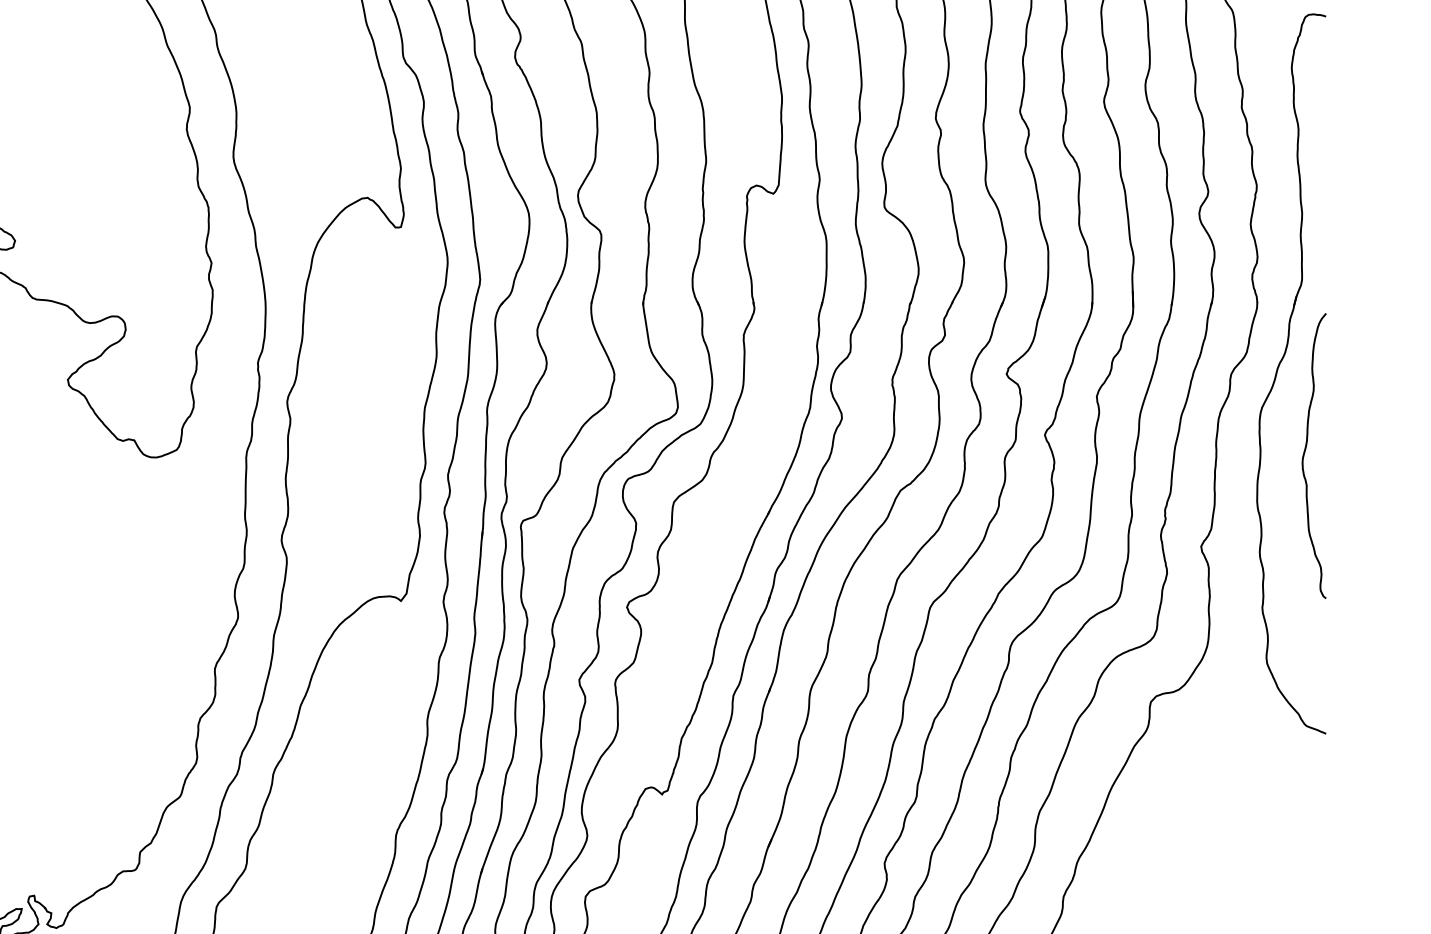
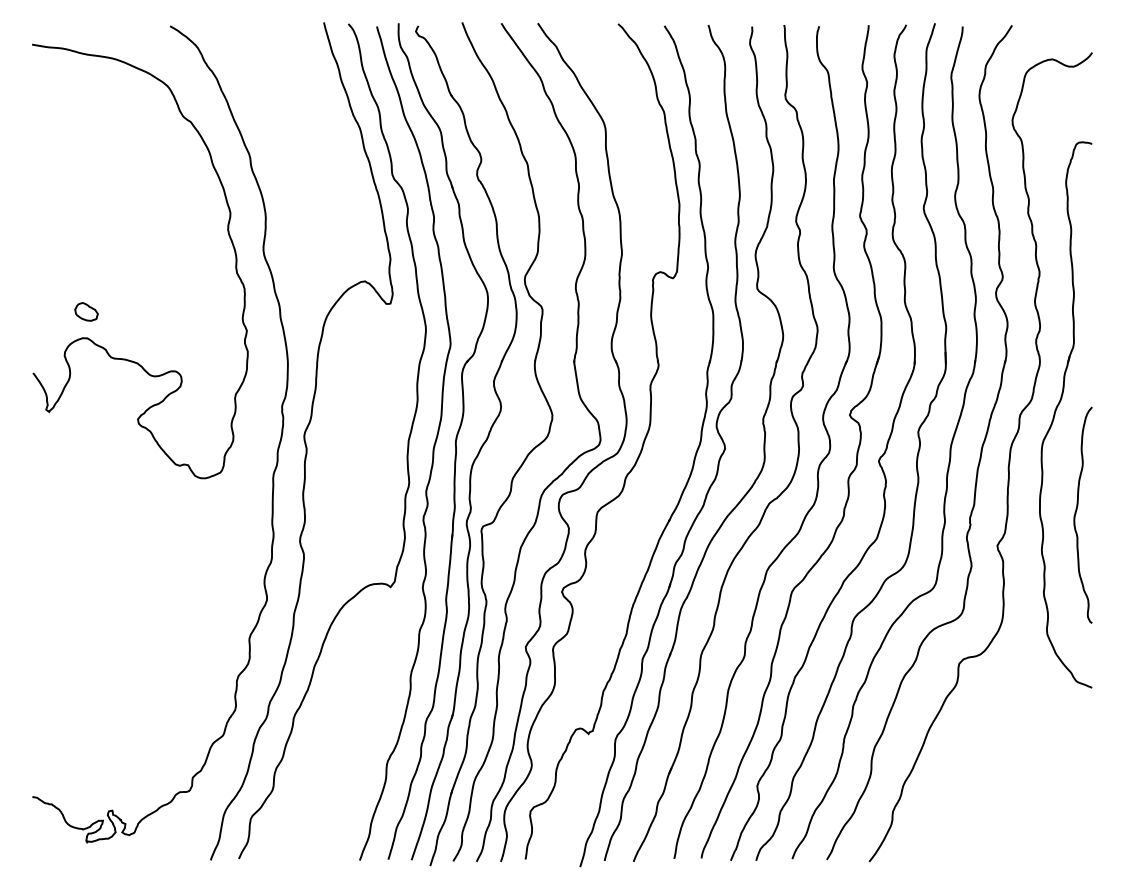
curve: (1305, 455) -> (1076, 514), moved

